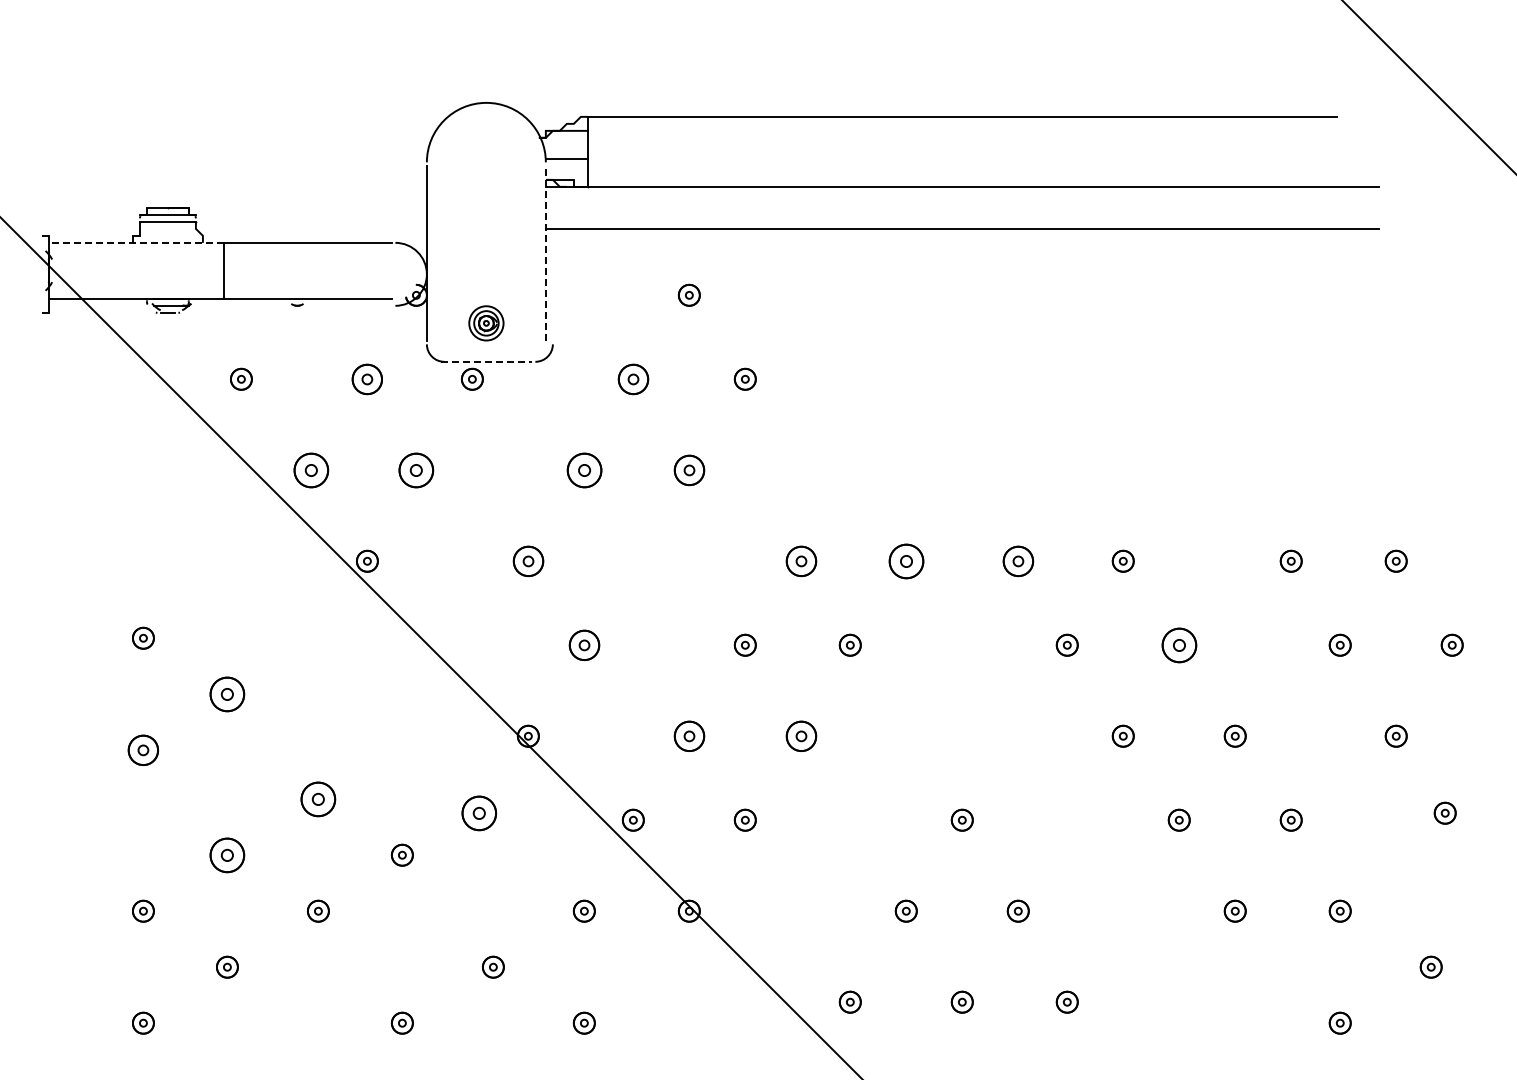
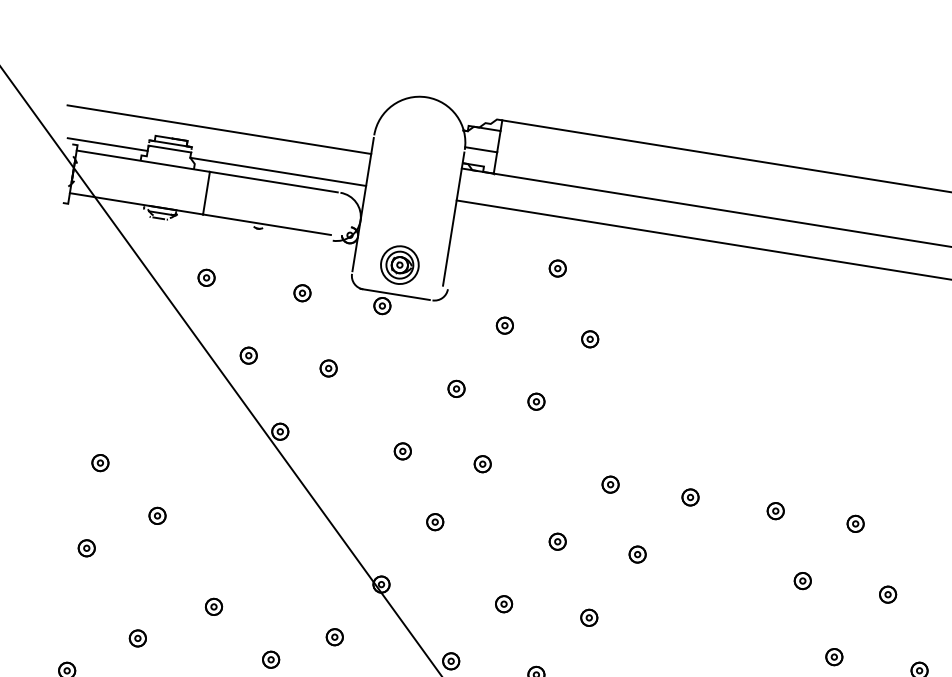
line: (226, 186) -> (218, 129), added
line: (86, 228) -> (107, 144), added
line: (310, 228) -> (277, 171), added
line: (135, 242) -> (142, 160), dashed -> solid
line: (545, 252) -> (453, 218), dashed -> solid
part: (486, 323) -> (399, 265), size x1.43
line: (486, 361) -> (395, 294), dashed -> solid
part: (367, 378) -> (302, 292), size x0.71
part: (632, 378) -> (504, 324), size x0.71
part: (311, 469) -> (248, 355), size x0.62
part: (416, 469) -> (328, 367), size x0.62
part: (583, 469) -> (455, 388), size x0.62
part: (688, 469) -> (535, 401), size x0.71
part: (527, 560) -> (402, 450), size x0.71
part: (632, 560) -> (482, 463), added
part: (800, 560) -> (610, 483), size x0.71
part: (905, 560) -> (690, 496), size x0.62
part: (1017, 560) -> (775, 510), size x0.71
part: (583, 644) -> (434, 521), size x0.71
part: (1178, 644) -> (887, 593), size x0.62
part: (227, 693) -> (157, 515), size x0.62
part: (688, 735) -> (503, 603), size x0.71
part: (800, 735) -> (588, 617), size x0.71
part: (143, 749) -> (86, 547), size x0.71
part: (318, 798) -> (214, 606), size x0.62
part: (479, 812) -> (335, 636), size x0.62
part: (227, 854) -> (138, 637), size x0.62

